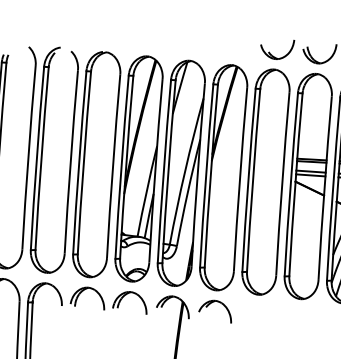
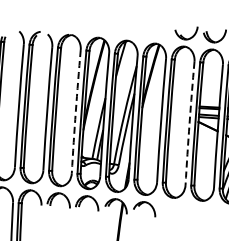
arc: (112, 166) -> (75, 111), solid -> dashed
arc: (282, 183) -> (189, 123), solid -> dashed

